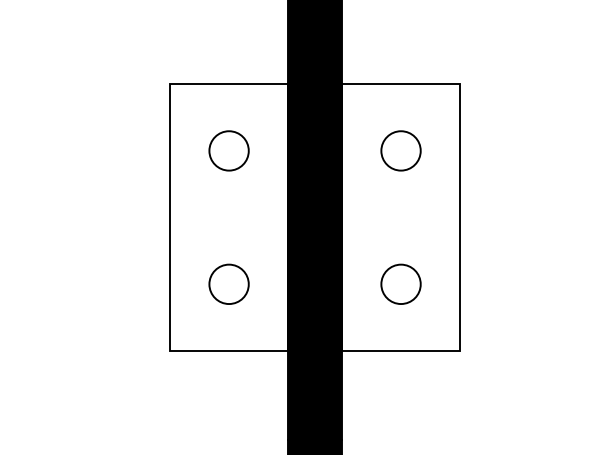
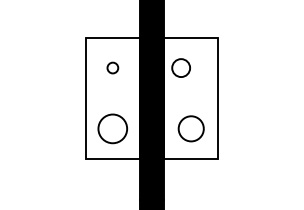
circle: (228, 149) -> (112, 67), size x0.6
circle: (399, 149) -> (180, 67), moved
circle: (228, 283) -> (112, 128), size x1.6
circle: (399, 283) -> (190, 128), size x1.4

